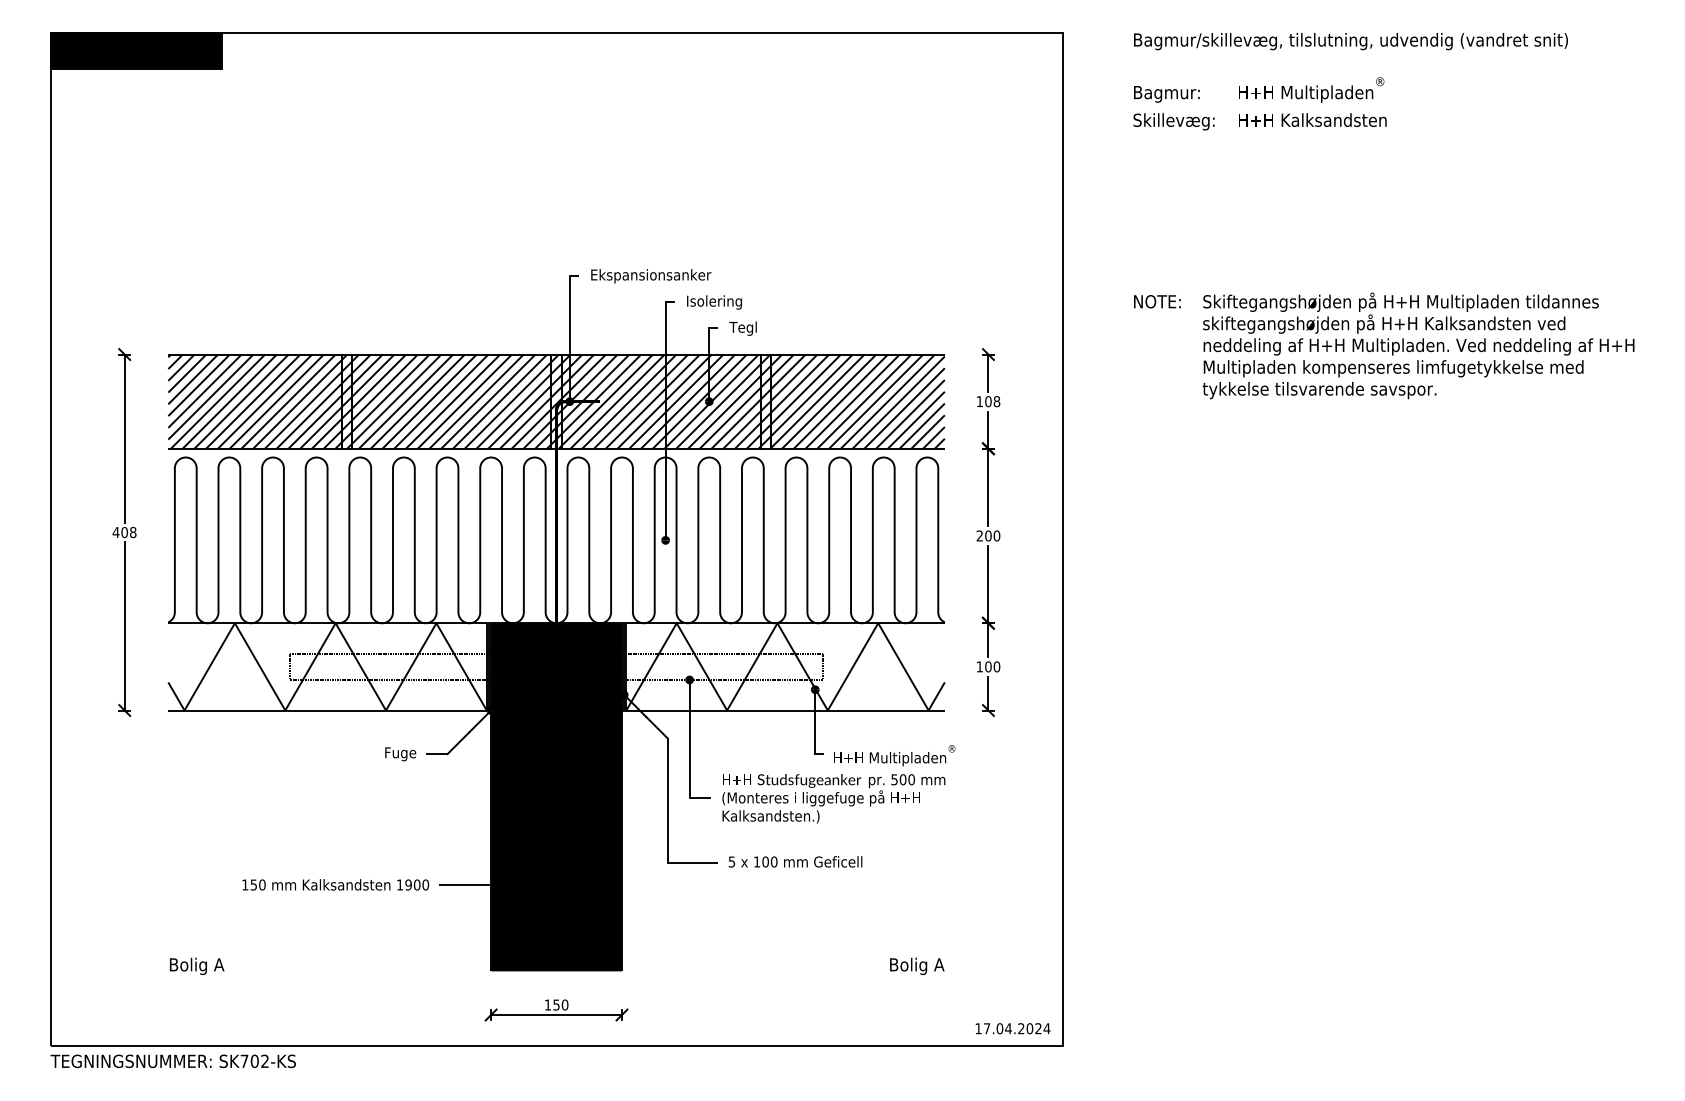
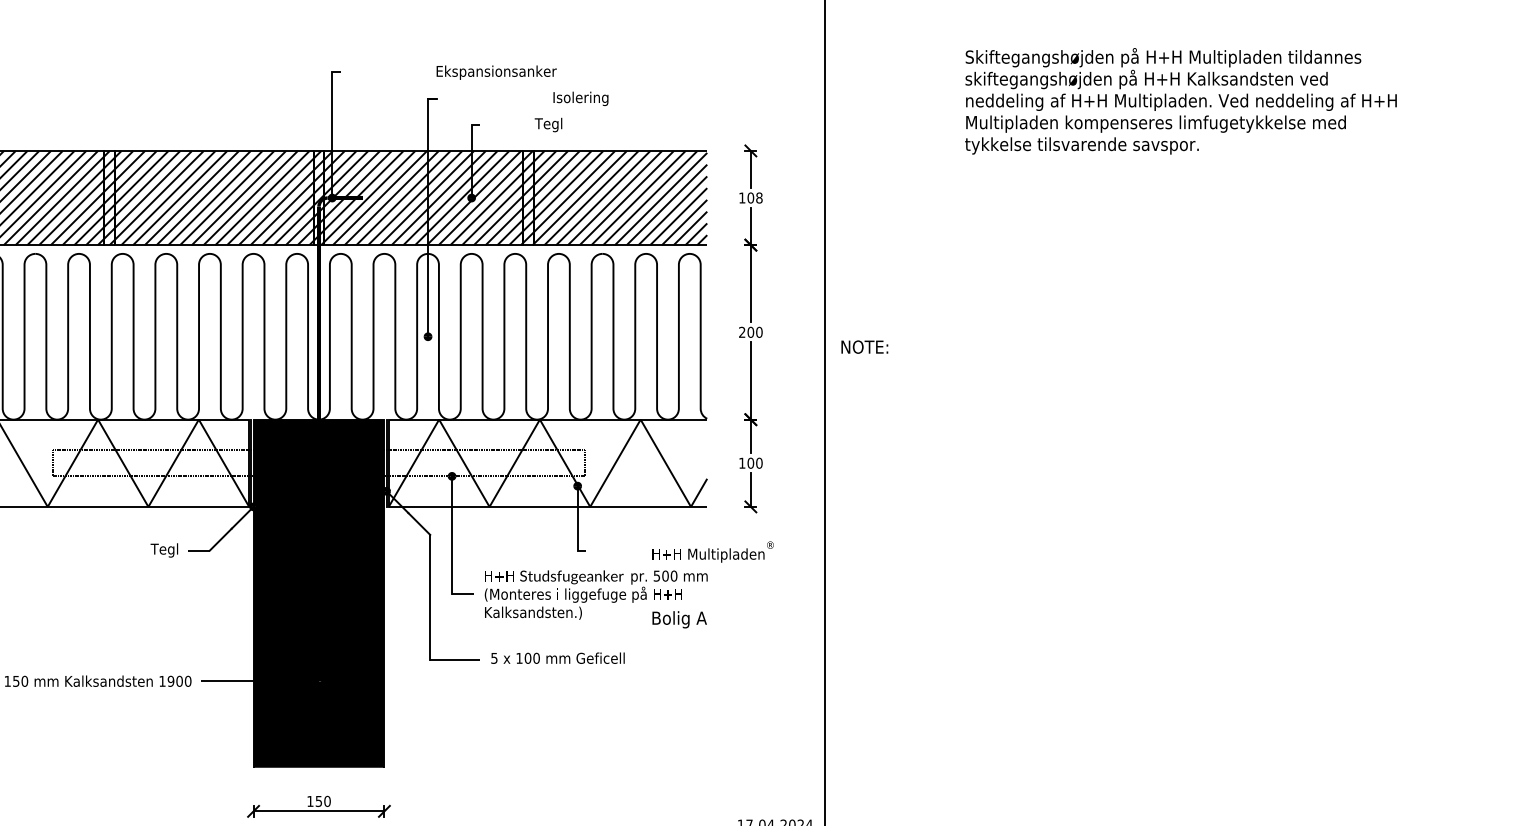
text: (651, 276) -> (496, 72), moved
text: (1157, 301) -> (864, 346), moved
text: (714, 302) -> (580, 98), moved
text: (742, 328) -> (547, 124), moved
text: (1418, 345) -> (1180, 100), moved
text: (400, 753) -> (162, 549), Fuge -> Tegl
text: (894, 755) -> (712, 551), moved
text: (917, 965) -> (679, 618), moved

